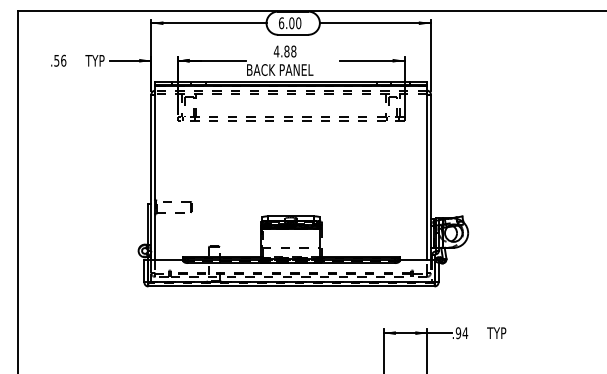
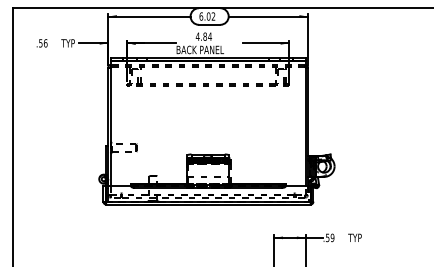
text: (298, 23) -> (213, 16), 6.00 -> 6.02
text: (293, 51) -> (209, 36), 4.88 -> 4.84
text: (461, 333) -> (329, 238), .94 -> .59

